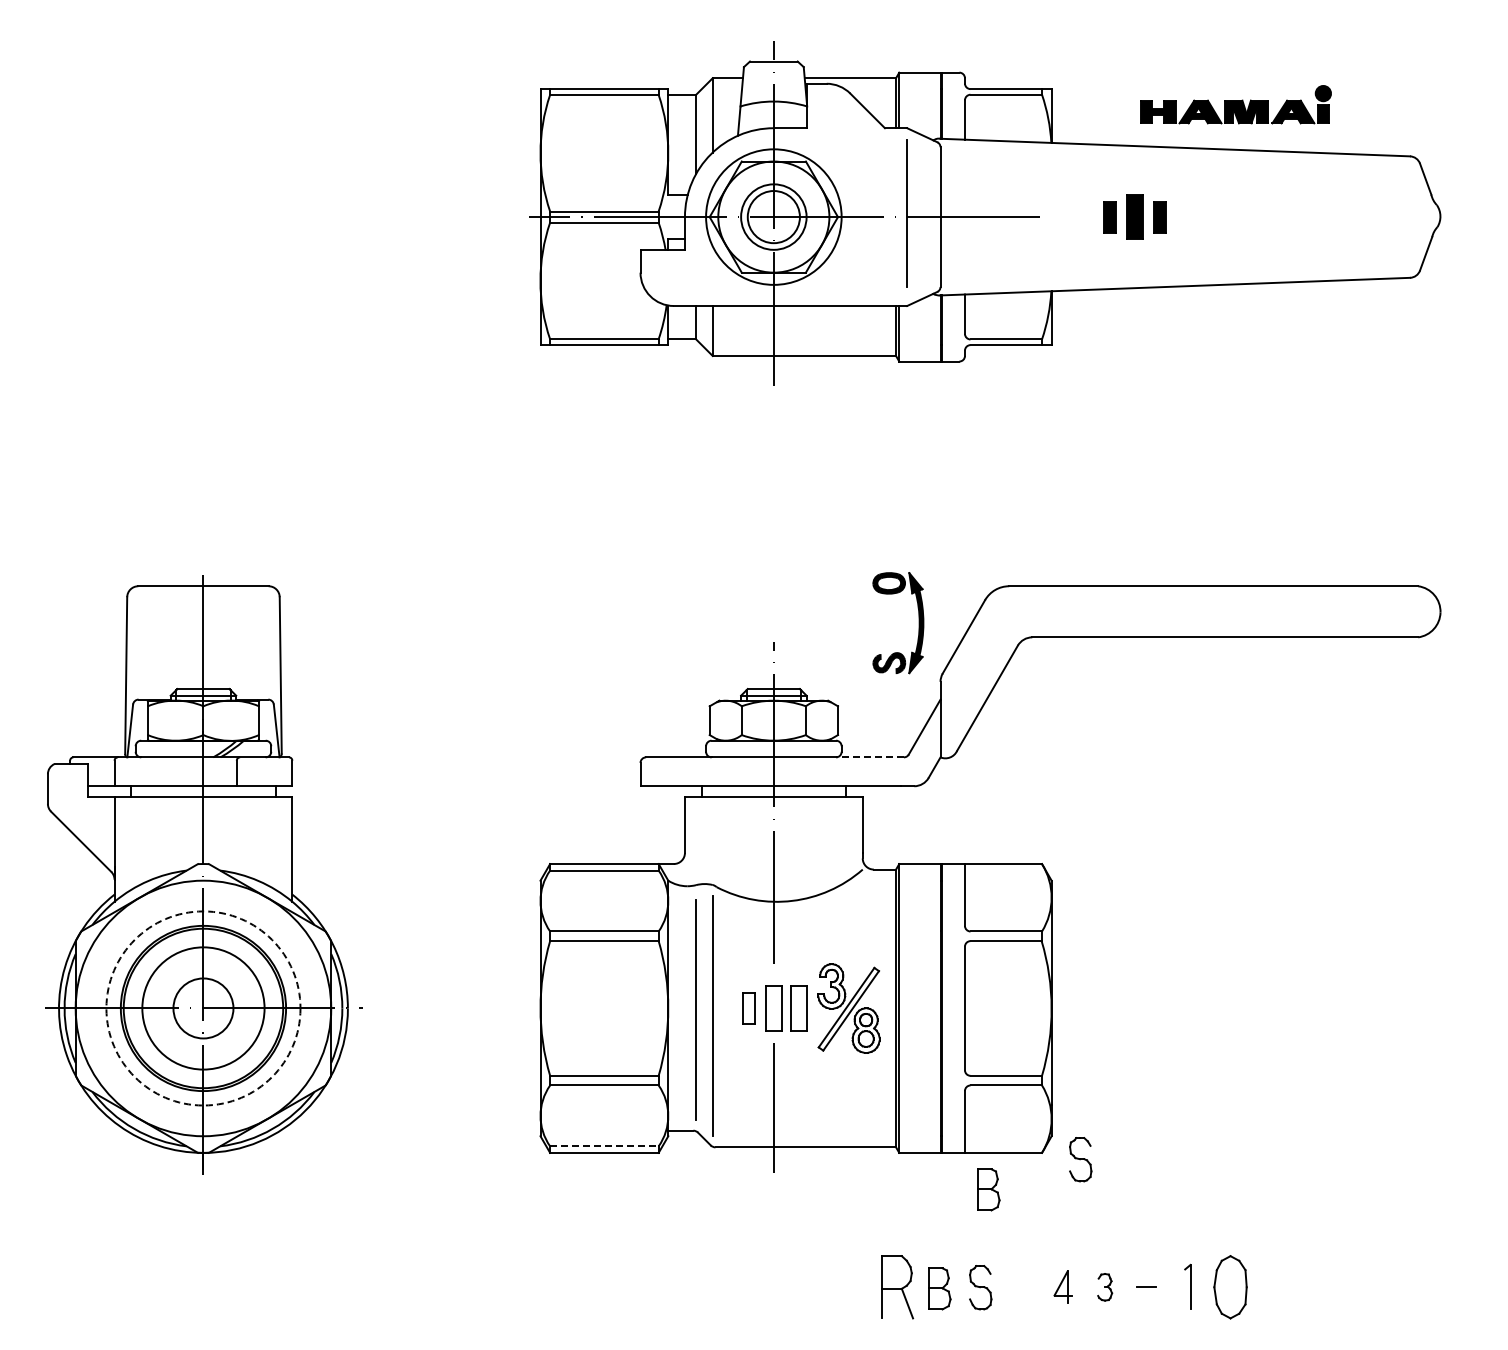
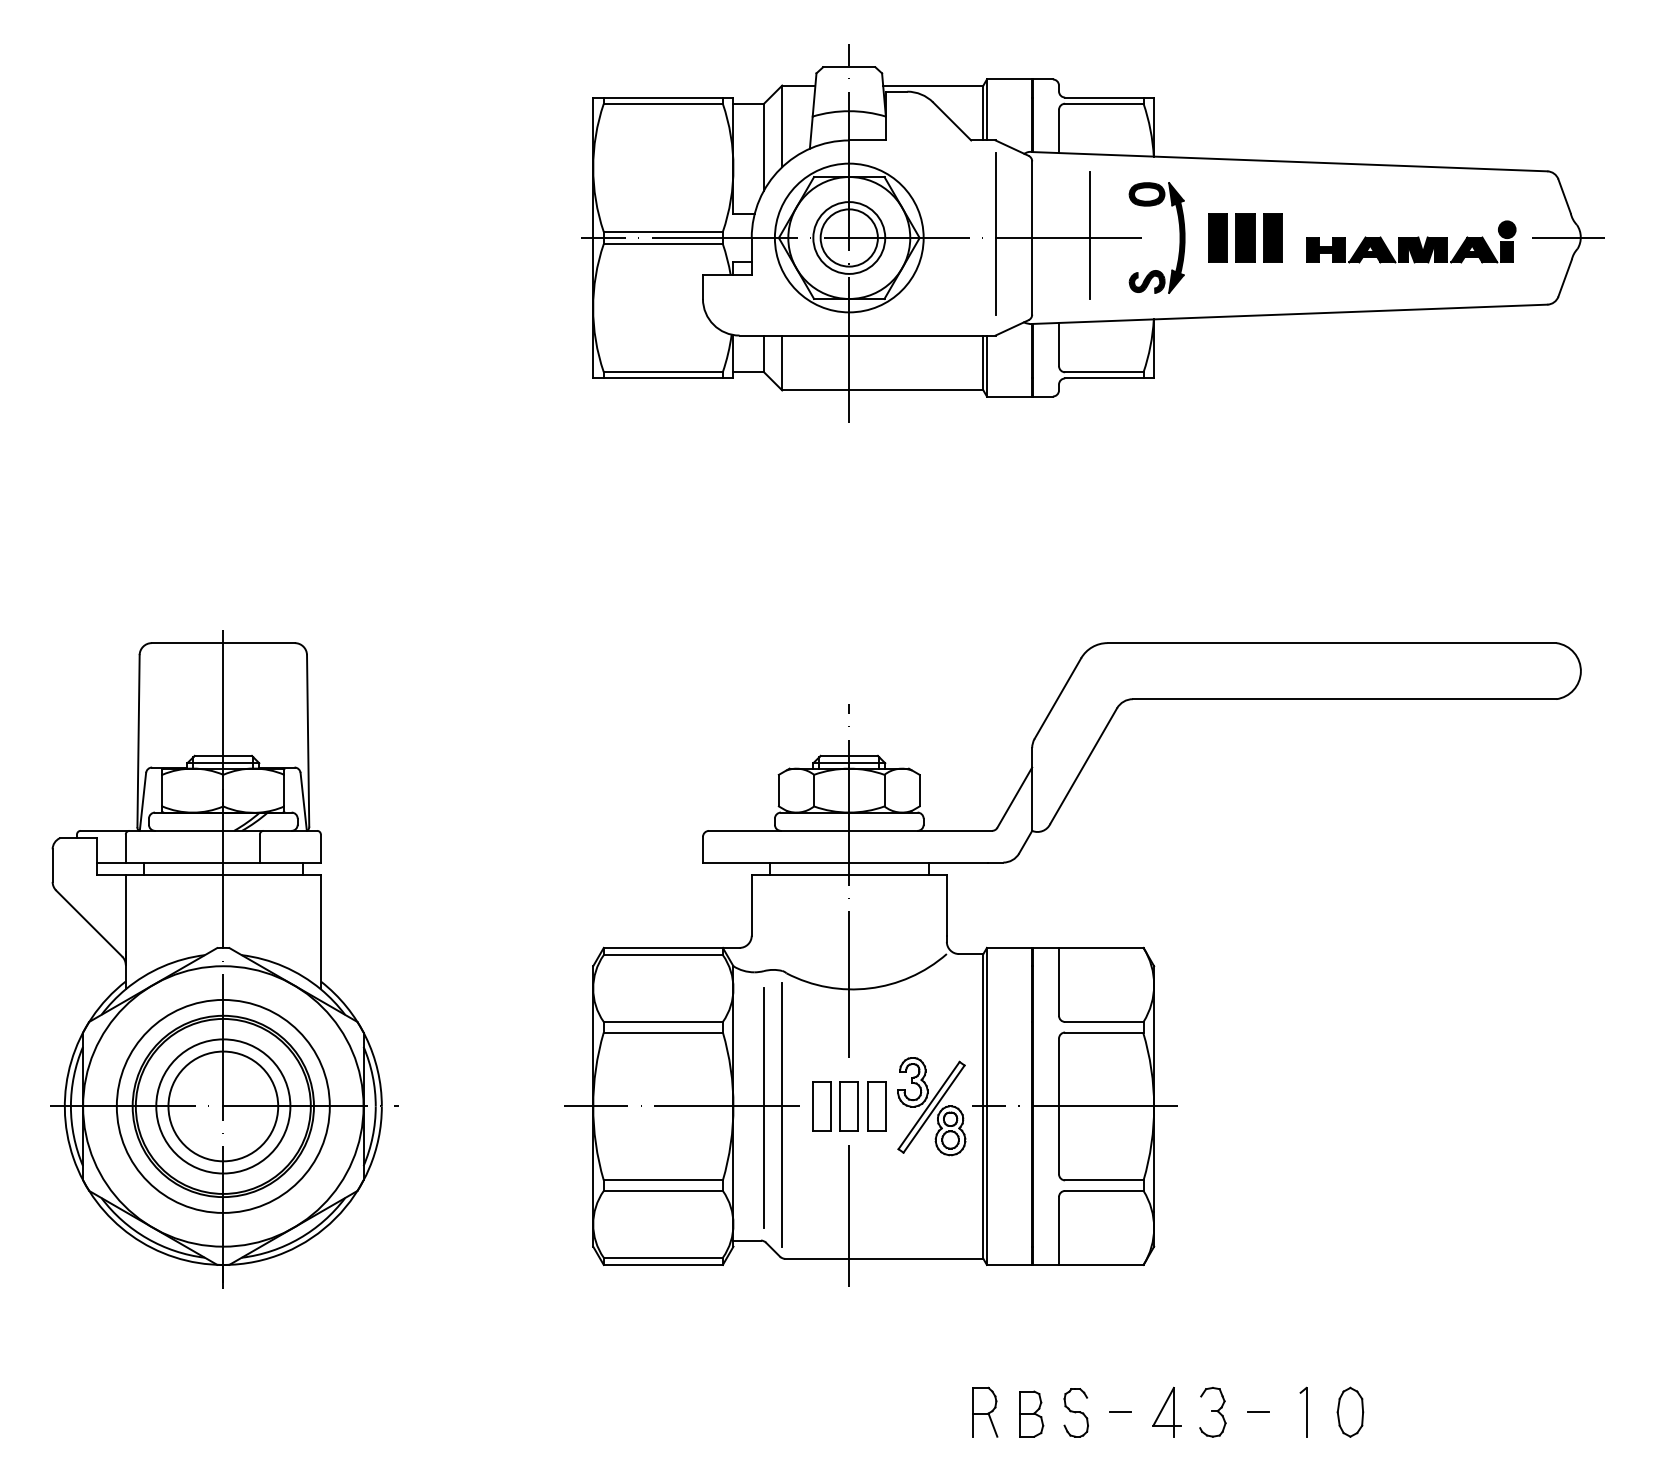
part: (1235, 104) -> (1410, 241), moved
line: (993, 214) -> (1090, 235), added
part: (1109, 216) -> (1217, 237), size x1.43
part: (1159, 216) -> (1272, 237), size x1.43
line: (1429, 217) -> (1568, 238), added
part: (918, 623) -> (1179, 238), moved
line: (870, 757) -> (955, 831), dashed -> solid
circle: (203, 1008) -> (223, 1106), dashed -> solid
circle: (203, 1008) -> (223, 1106), size x1.67
line: (621, 1008) -> (682, 1106), added
part: (748, 1008) -> (821, 1106), size x1.43
line: (979, 1008) -> (1074, 1106), added
line: (604, 1146) -> (663, 1257), dashed -> solid
part: (1080, 1159) -> (1185, 1272), removed
part: (988, 1189) -> (1084, 1305), removed
part: (897, 1286) -> (984, 1411), size x0.71
line: (1021, 1286) -> (1121, 1411), added
part: (1062, 1286) -> (1166, 1411), size x1.43
part: (1230, 1286) -> (1350, 1411), size x0.71
part: (1104, 1287) -> (1212, 1412), size x1.67

